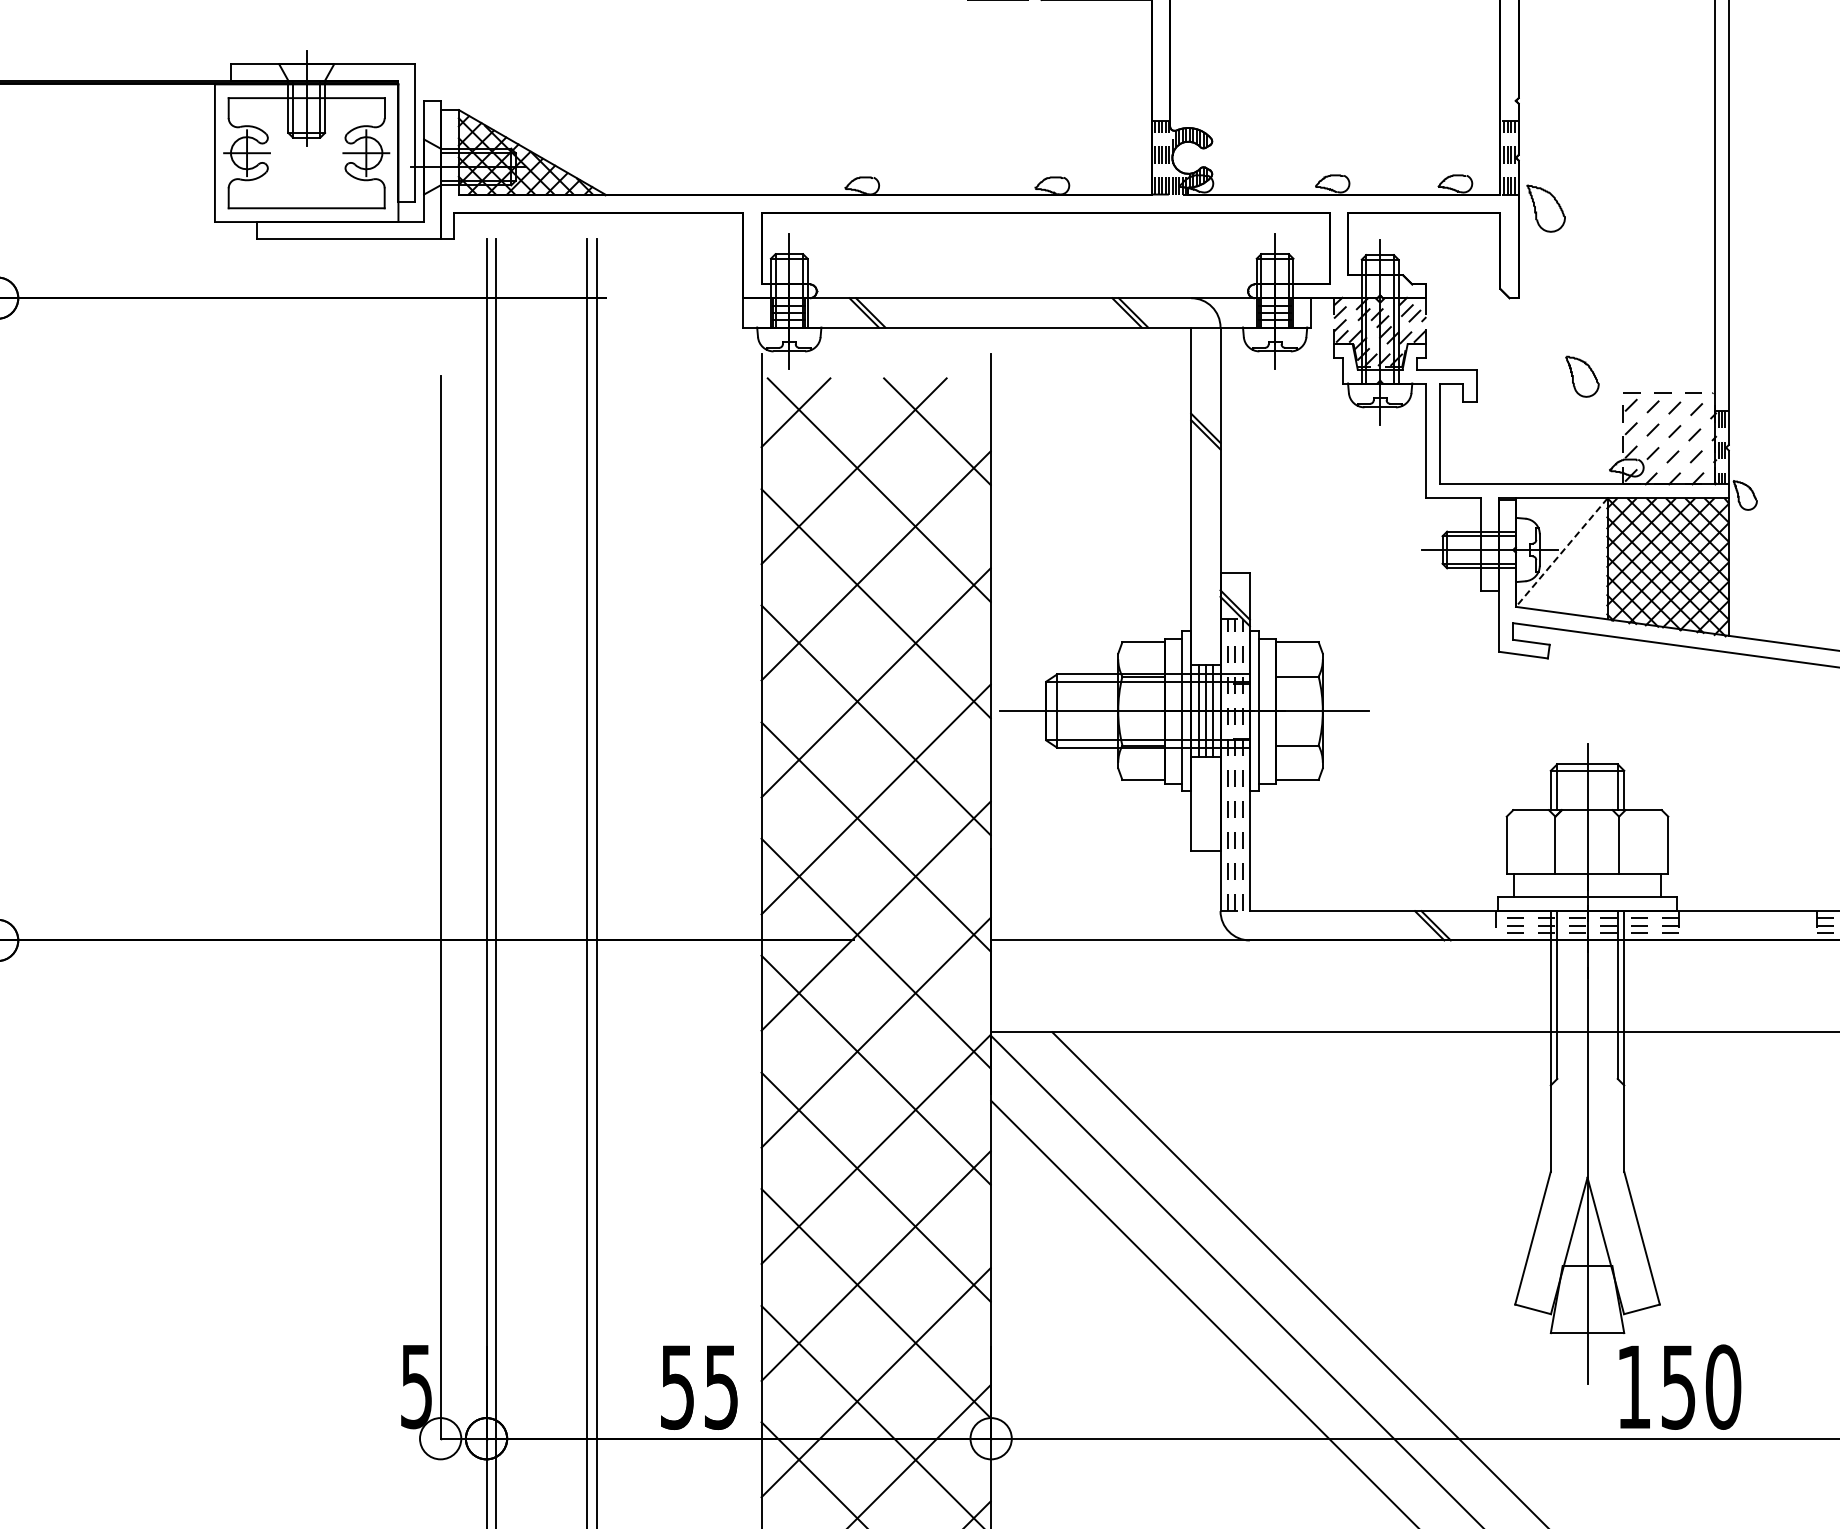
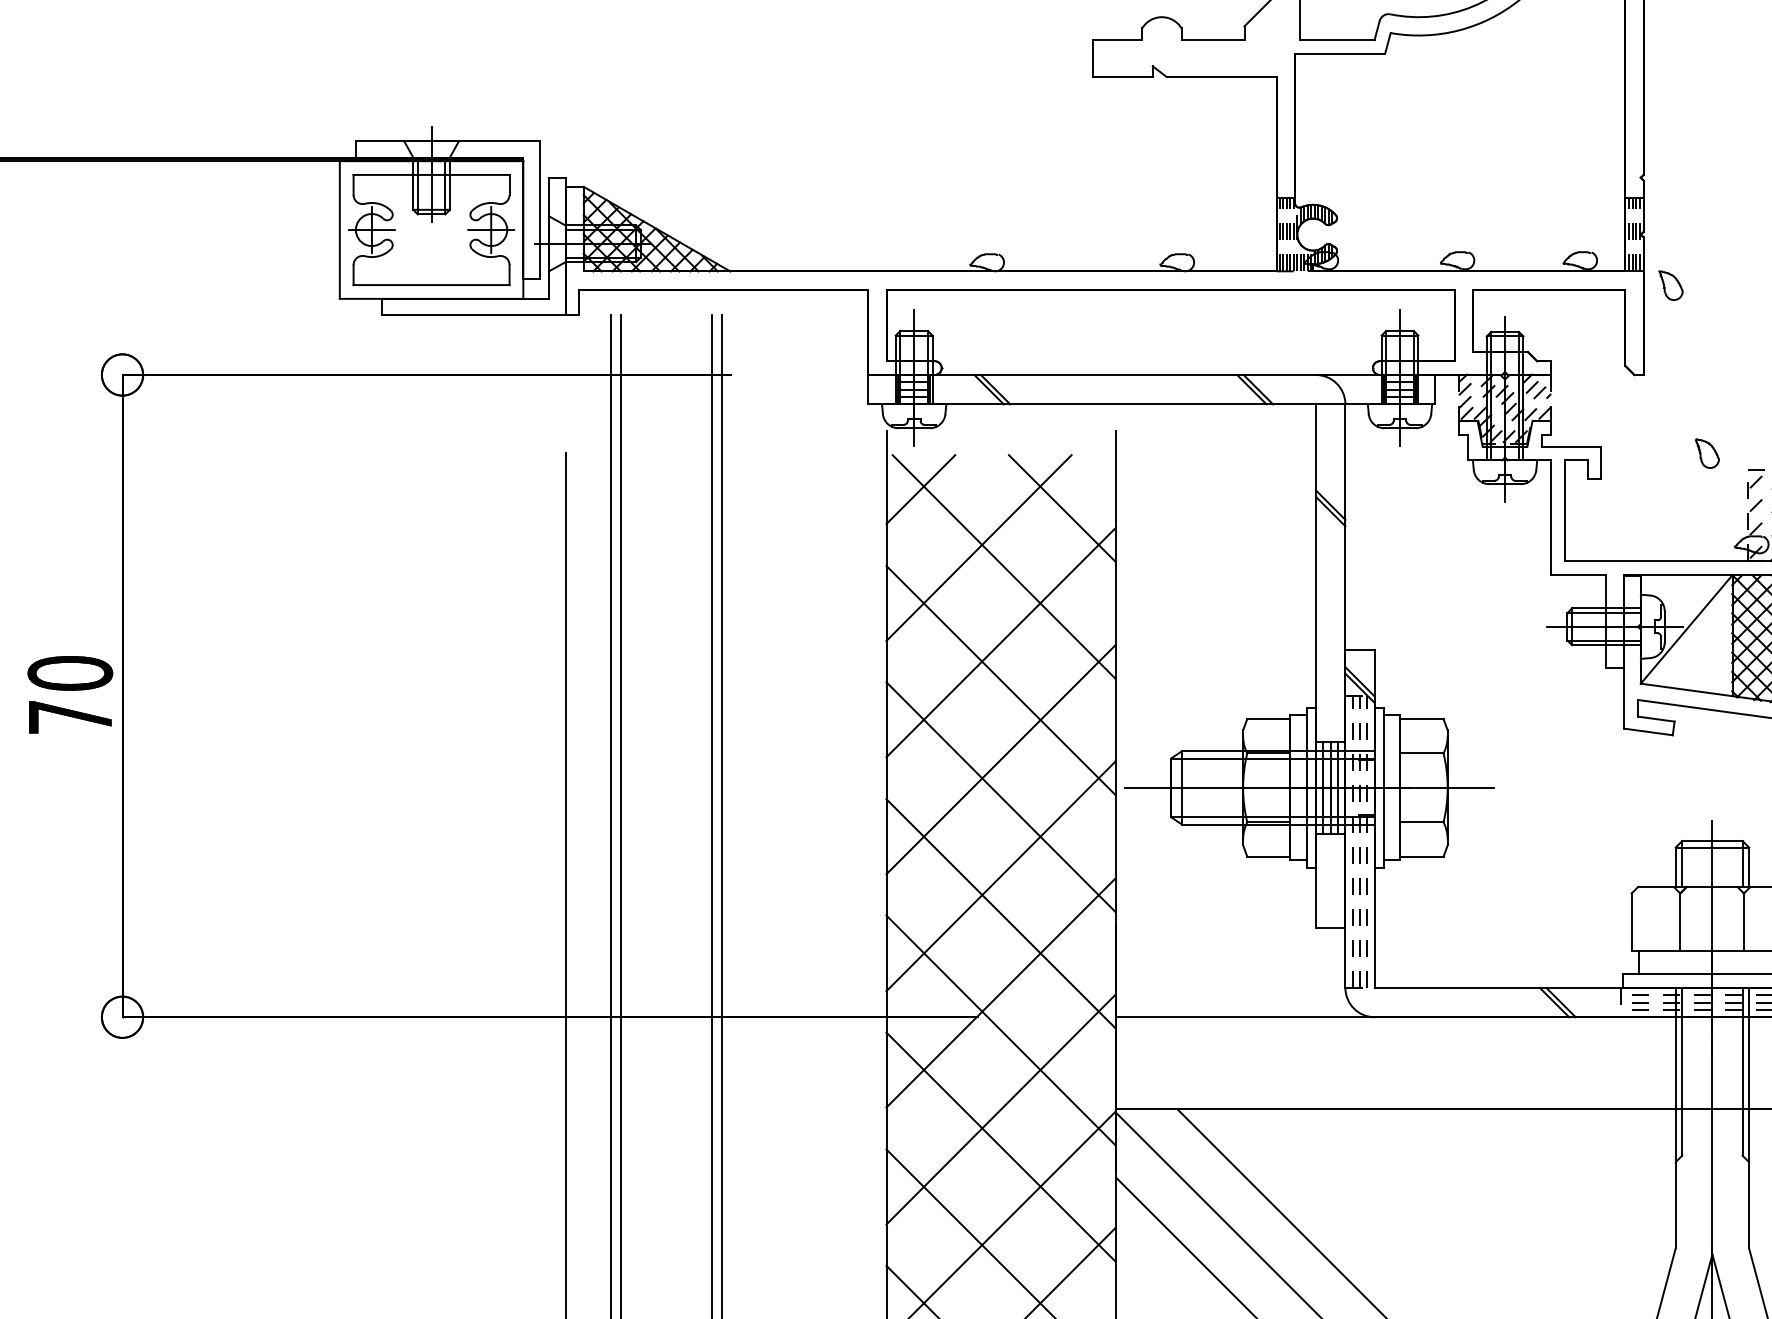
part: (1545, 208) -> (1670, 285), size x0.62
part: (1582, 376) -> (1707, 453), size x0.71
line: (1561, 552) -> (1686, 629), dashed -> solid

